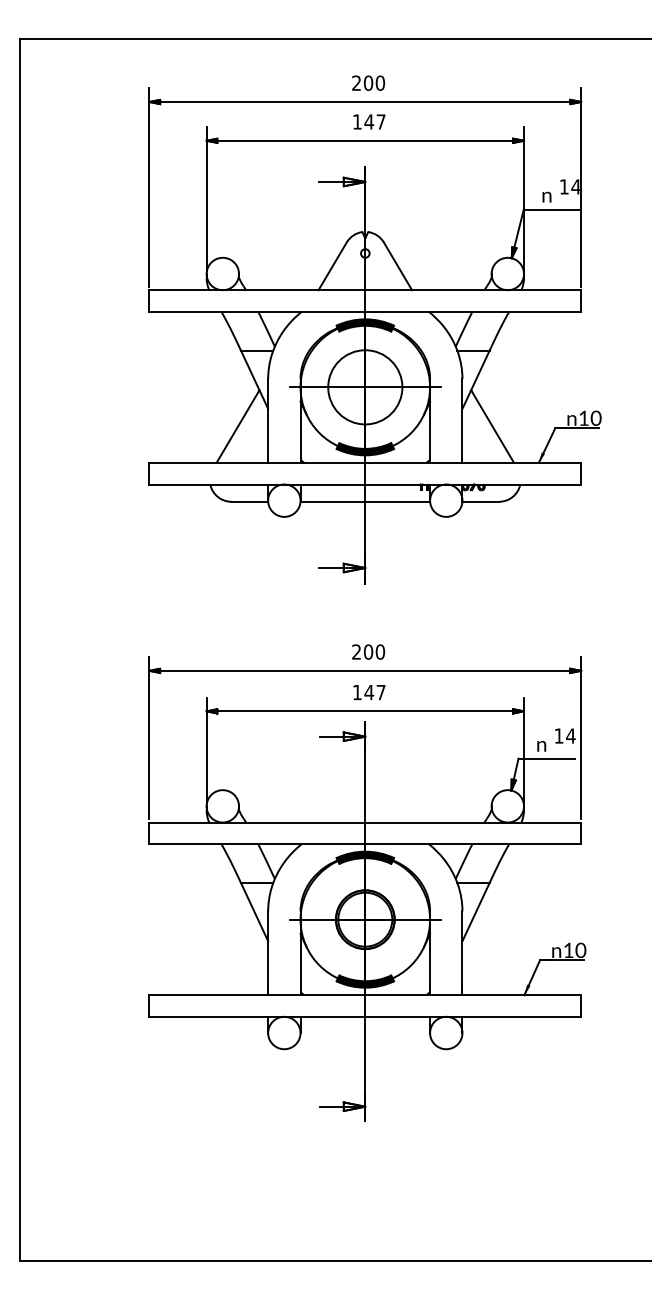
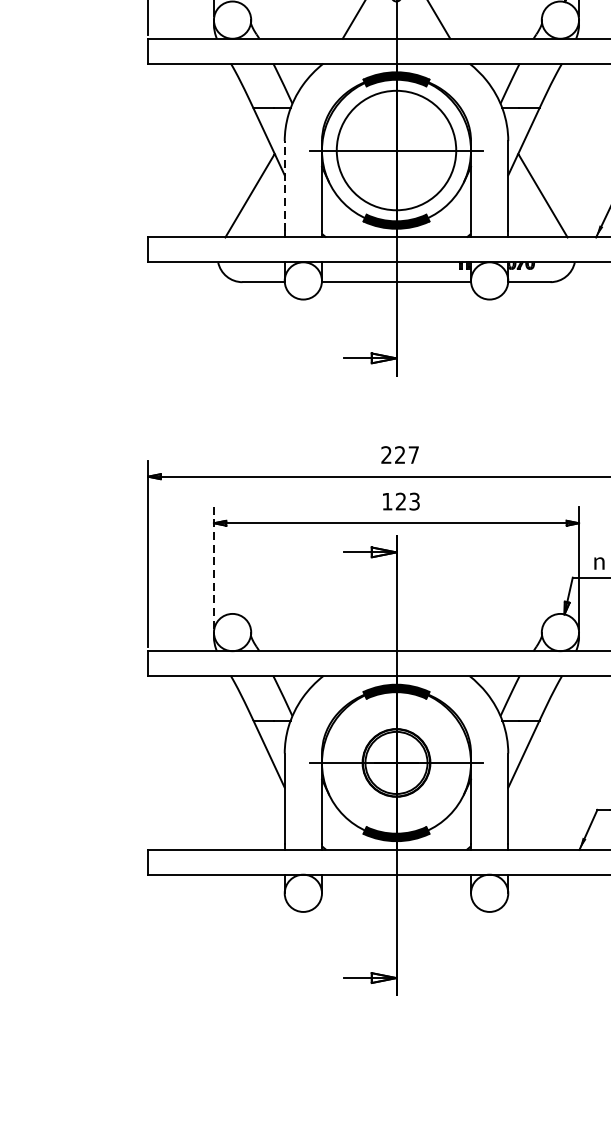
circle: (365, 387) -> (396, 150), size x1.4
line: (268, 417) -> (285, 185), solid -> dashed
text: (374, 651) -> (407, 454), 200 -> 227
text: (374, 692) -> (407, 501), 147 -> 123
line: (206, 750) -> (213, 568), solid -> dashed

